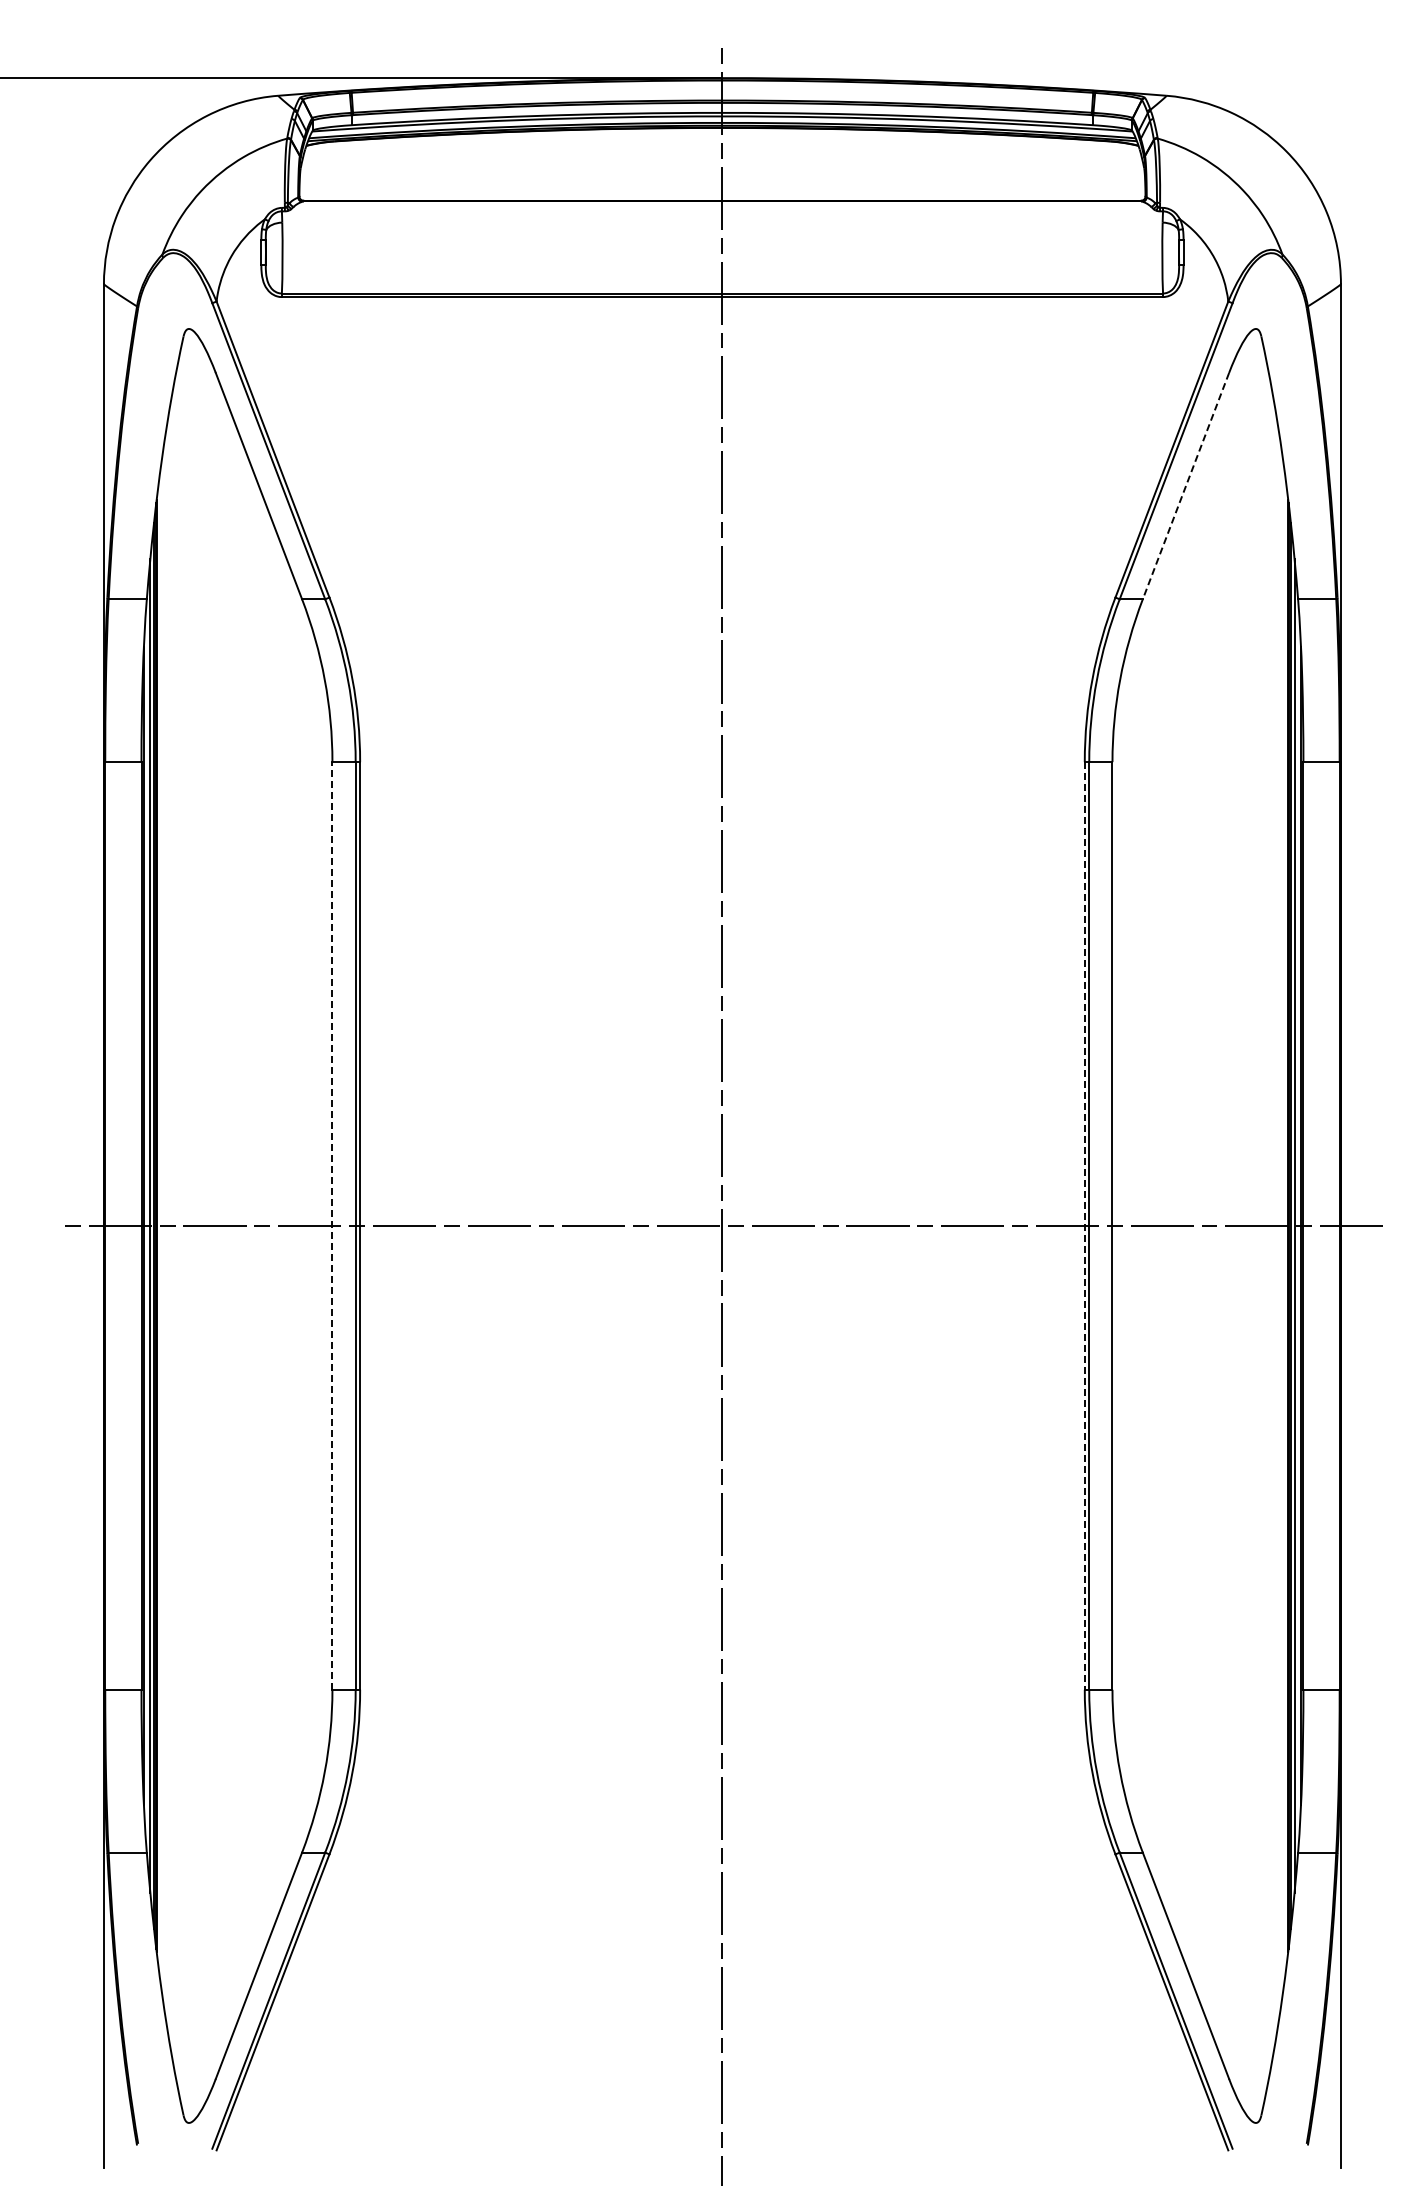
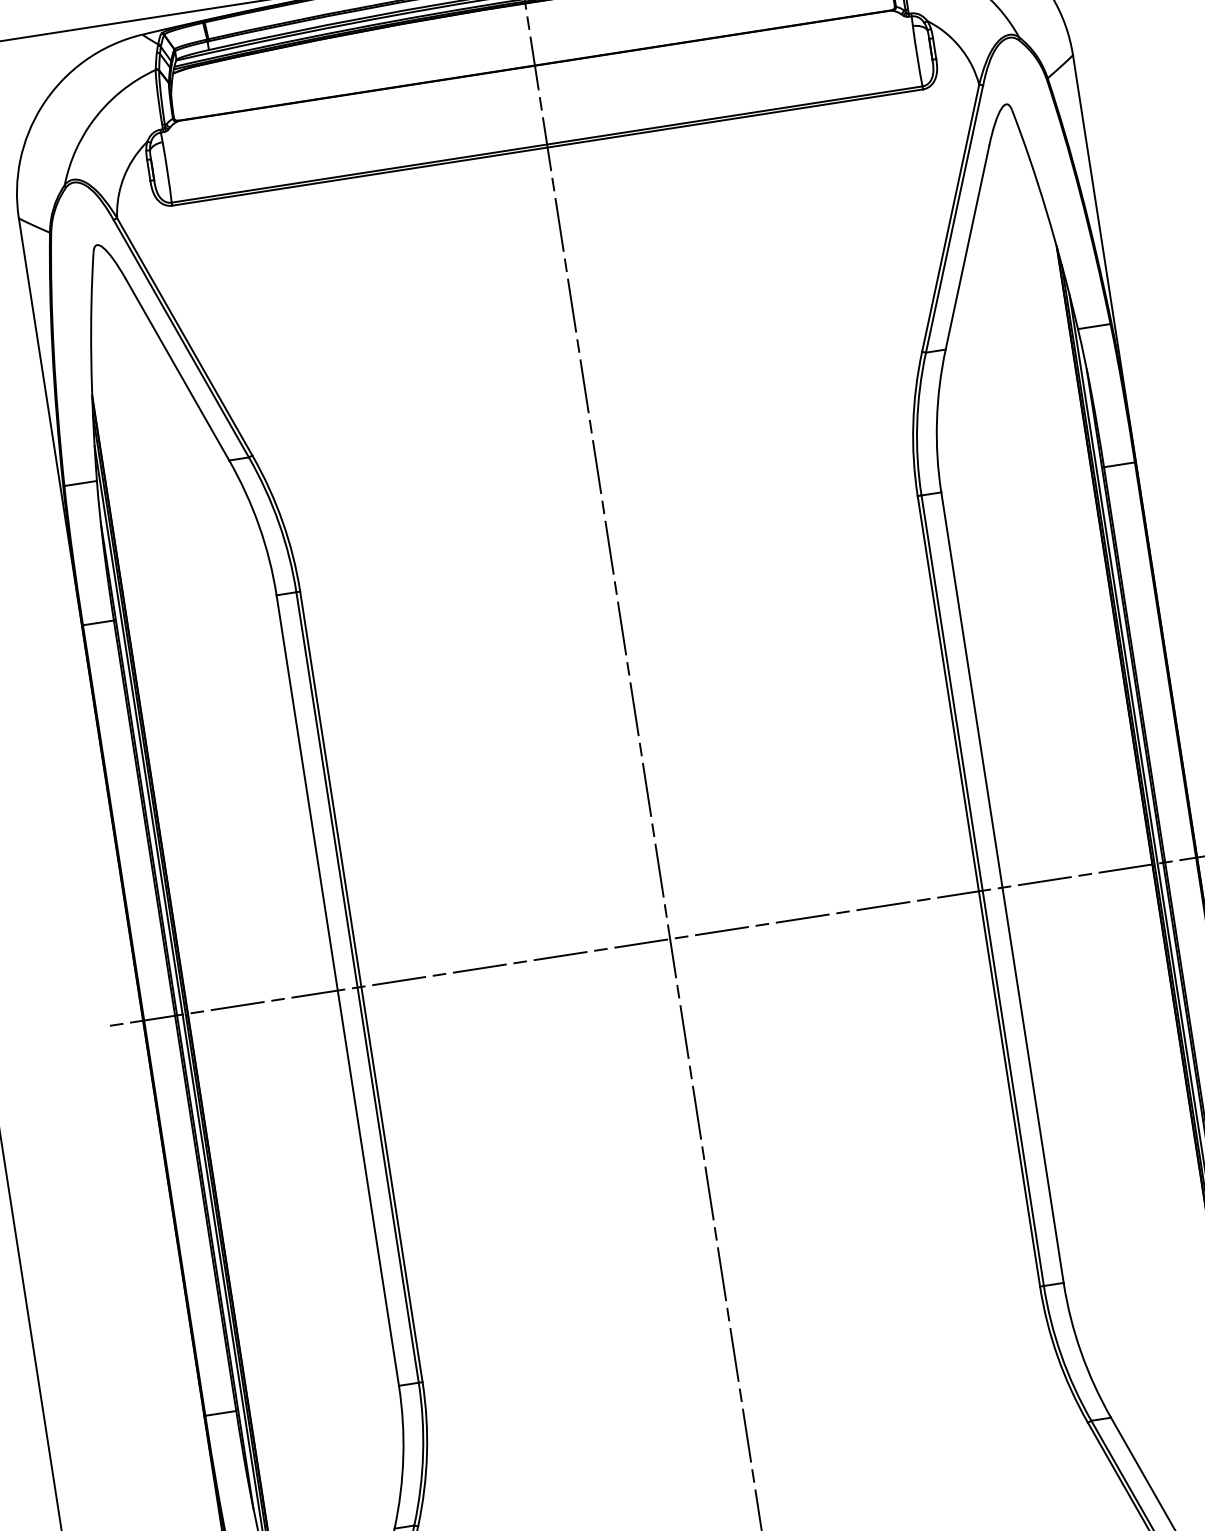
line: (1185, 486) -> (967, 247), dashed -> solid
line: (332, 1225) -> (337, 990), dashed -> solid
line: (1084, 1225) -> (978, 890), dashed -> solid

